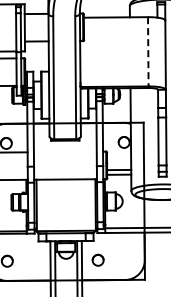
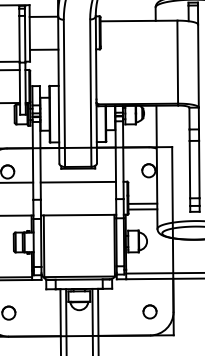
line: (148, 51) -> (177, 61), dashed -> solid
line: (64, 151) -> (77, 181), added
part: (97, 259) -> (149, 310), moved

